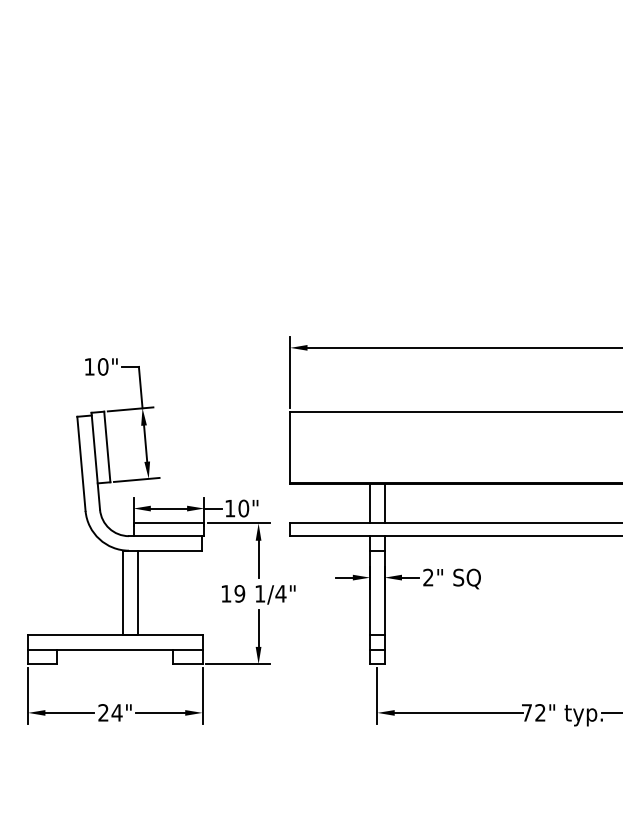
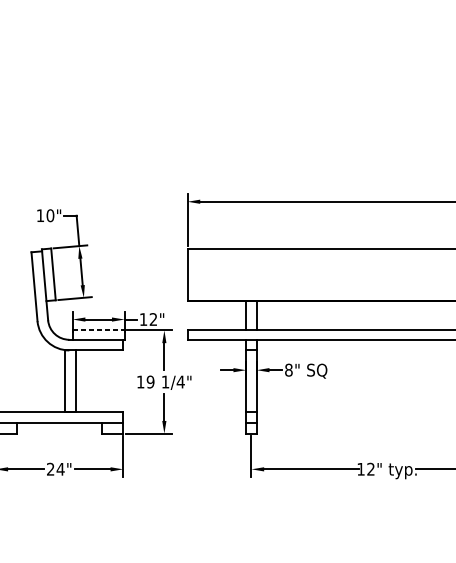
text: (243, 508) -> (153, 319), 10" -> 12"
line: (169, 523) -> (99, 330), solid -> dashed
text: (428, 577) -> (288, 370), 2" -> 8"
text: (526, 712) -> (360, 469), 72" -> 12"

